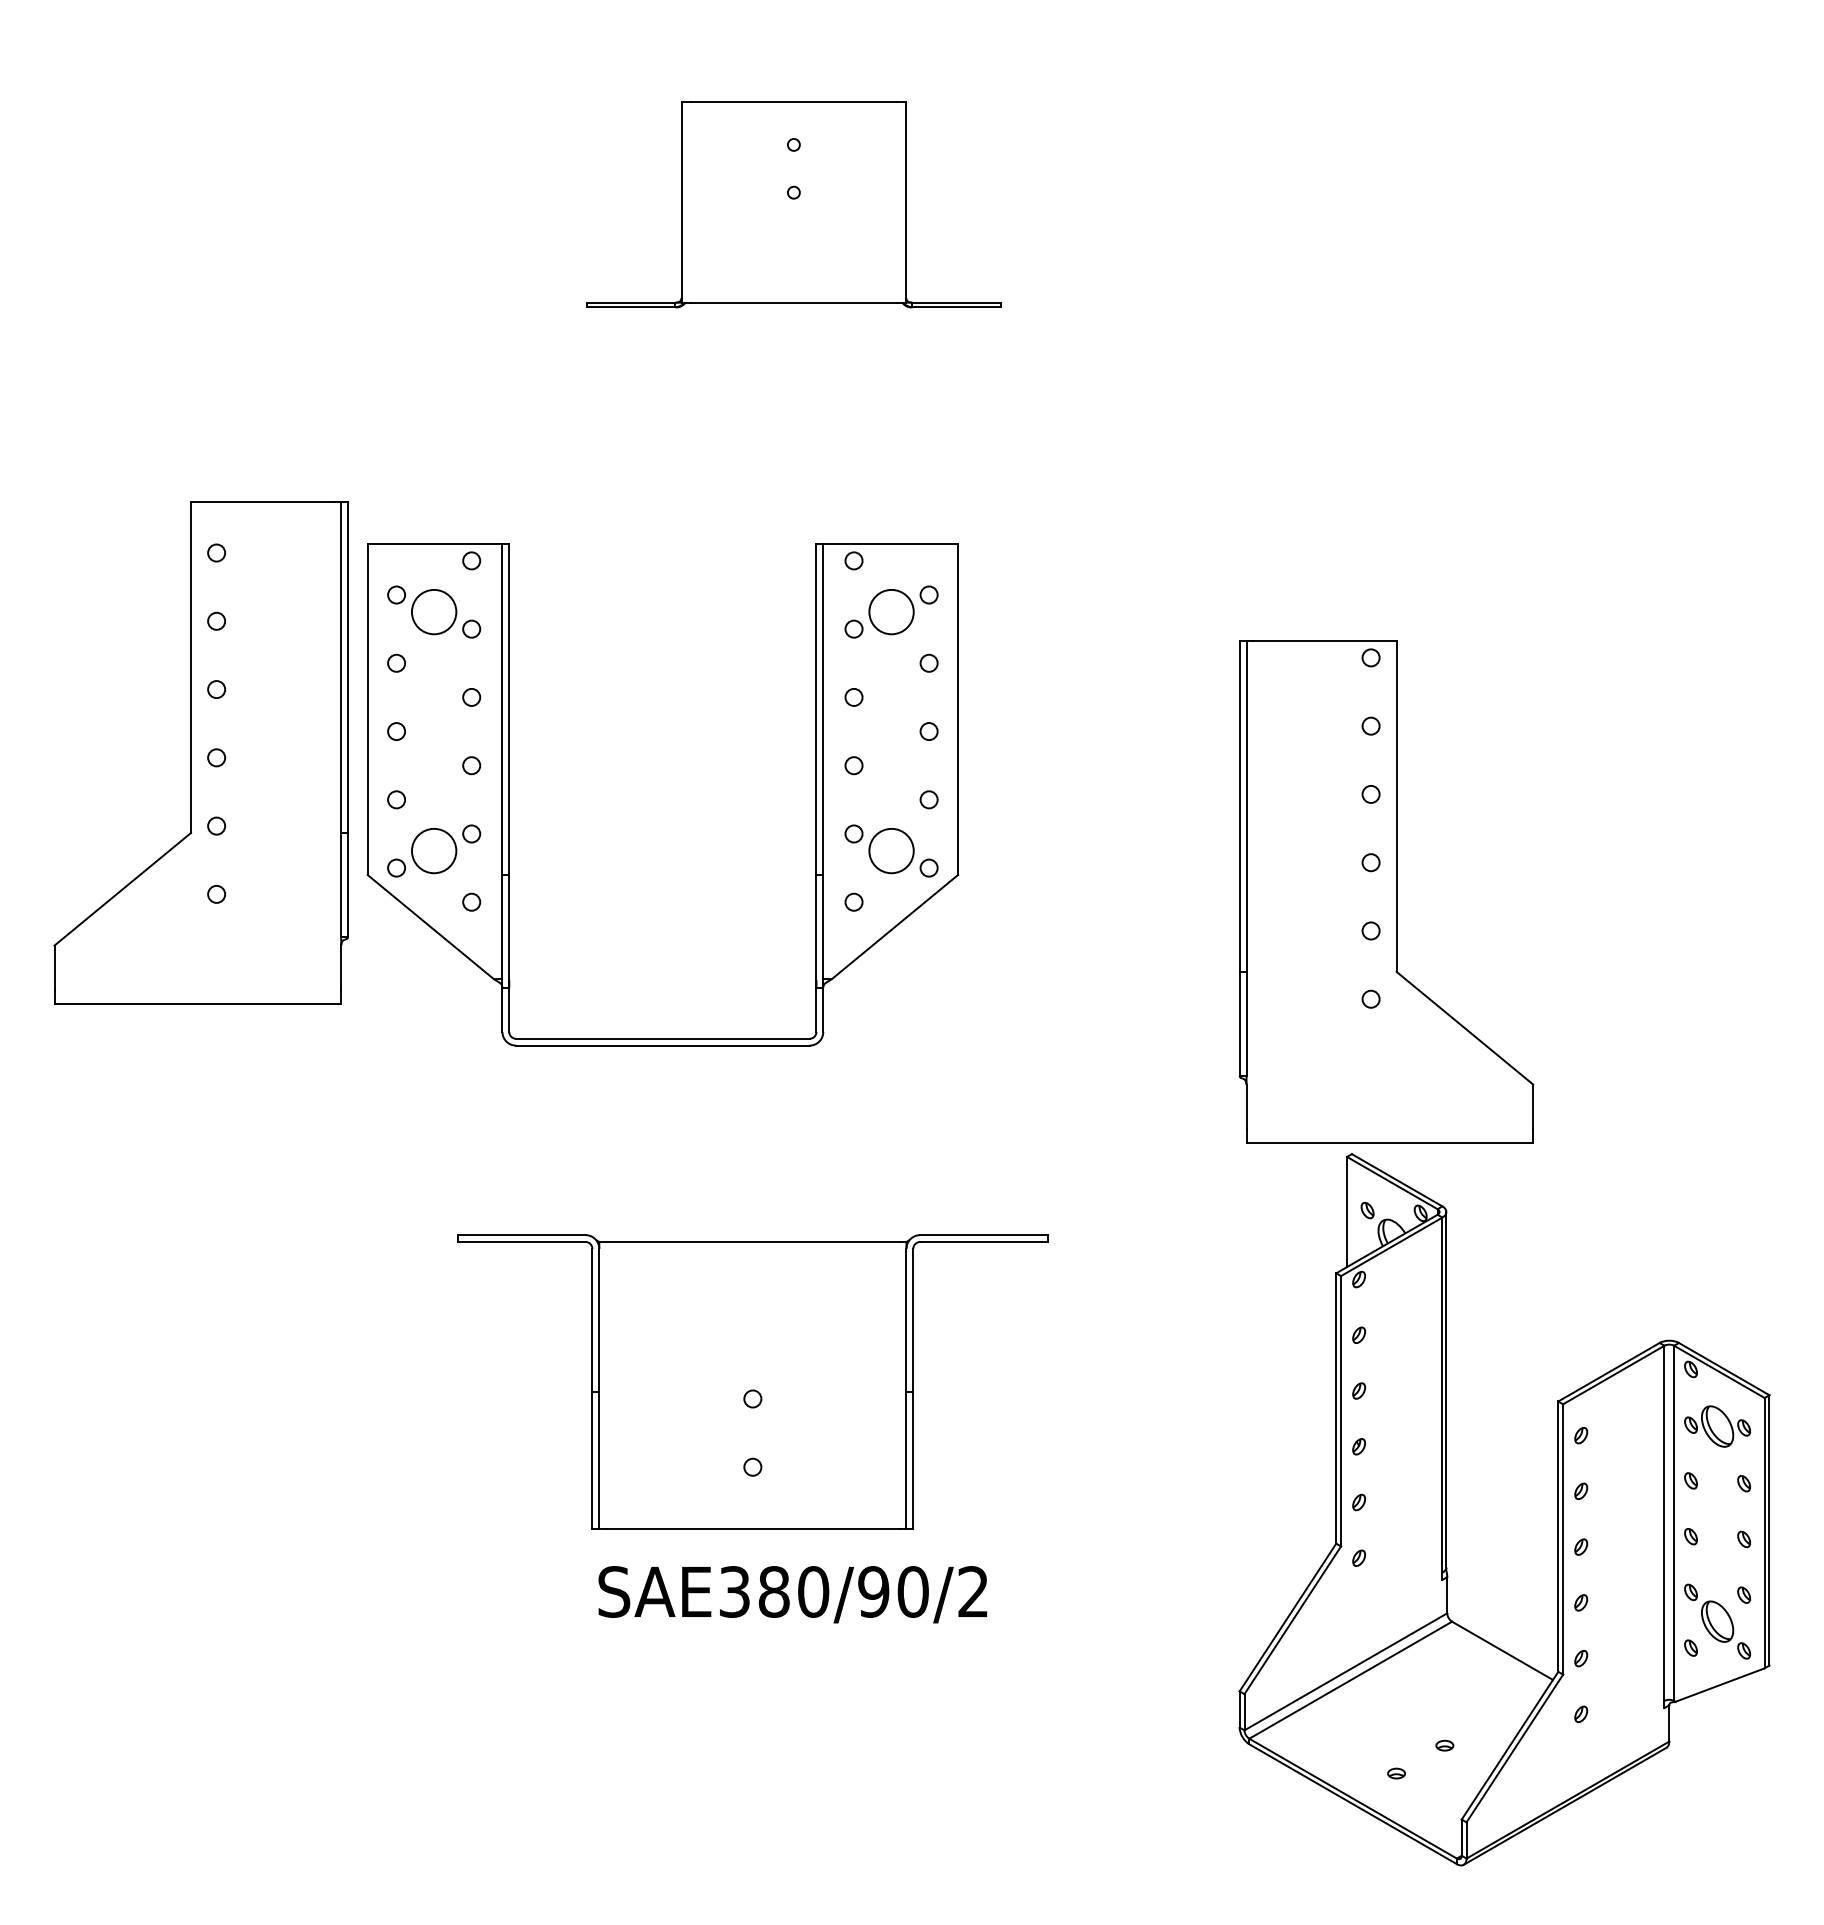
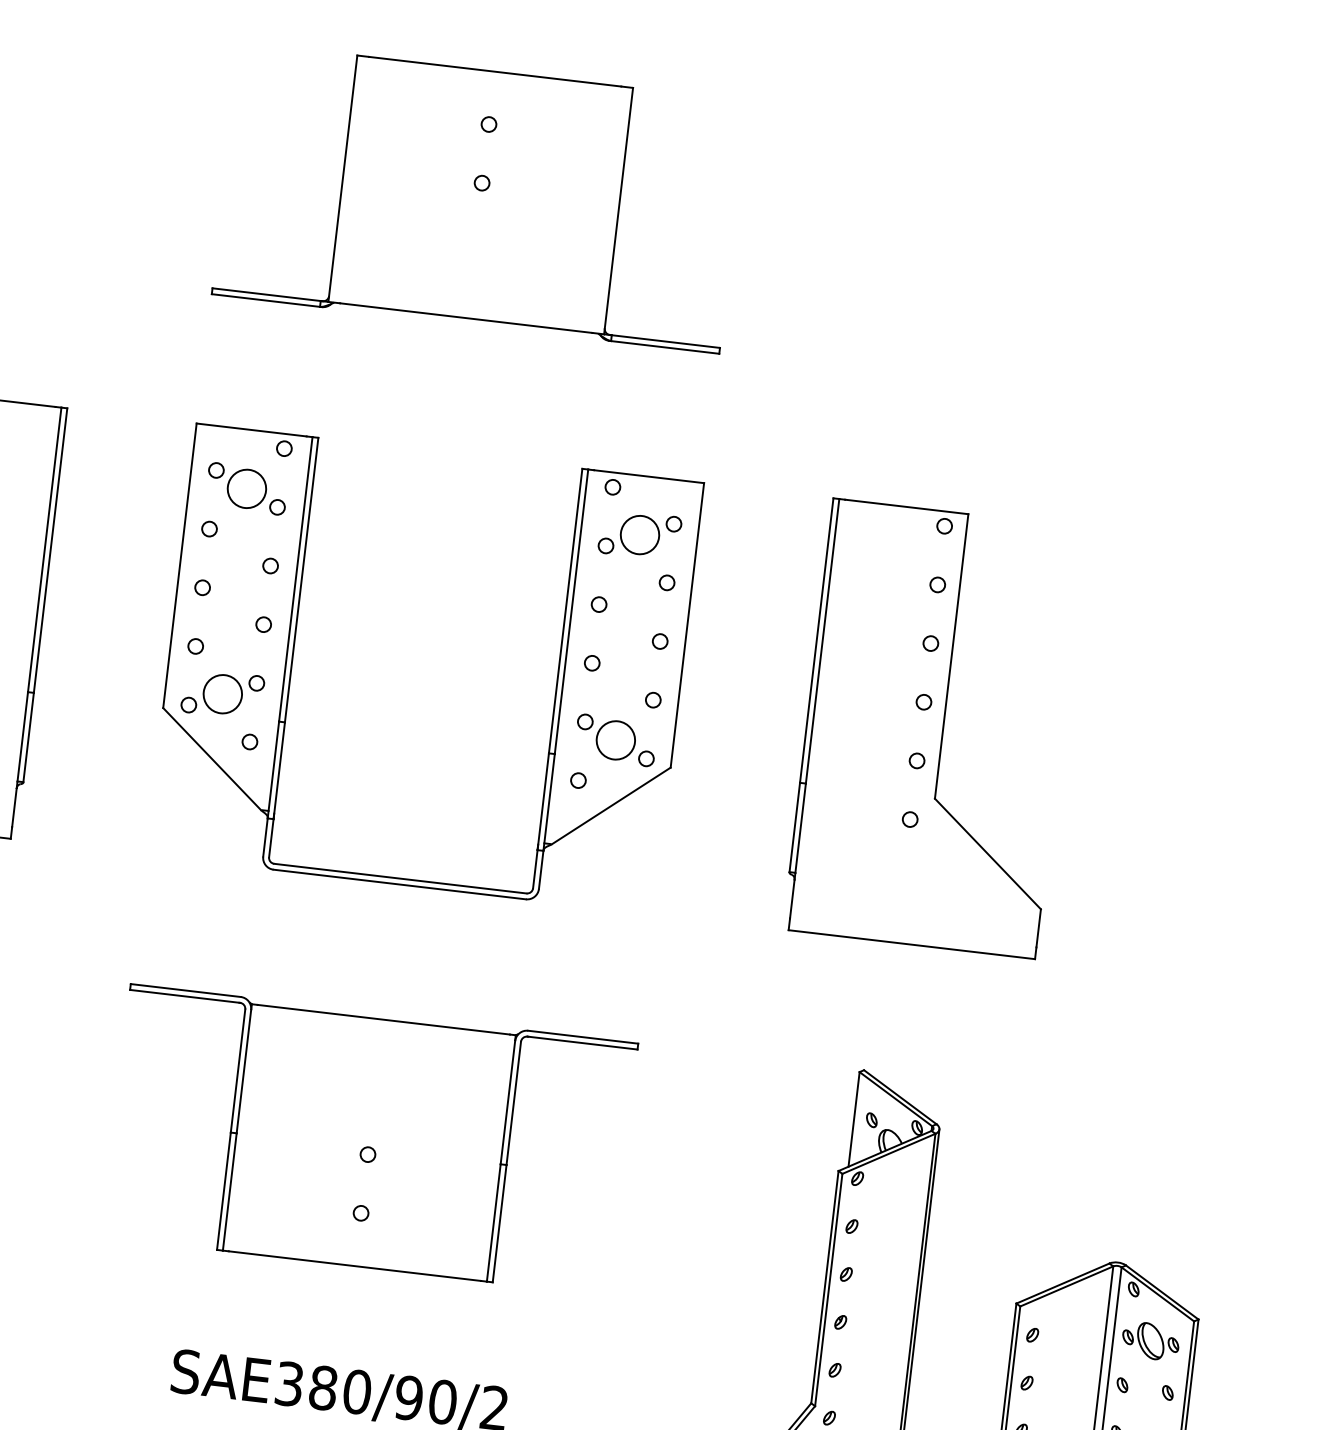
part: (793, 204) -> (480, 197), size x1.43
part: (509, 794) -> (293, 653), moved
part: (1386, 891) -> (934, 728), moved
part: (752, 1381) -> (369, 1139), moved

